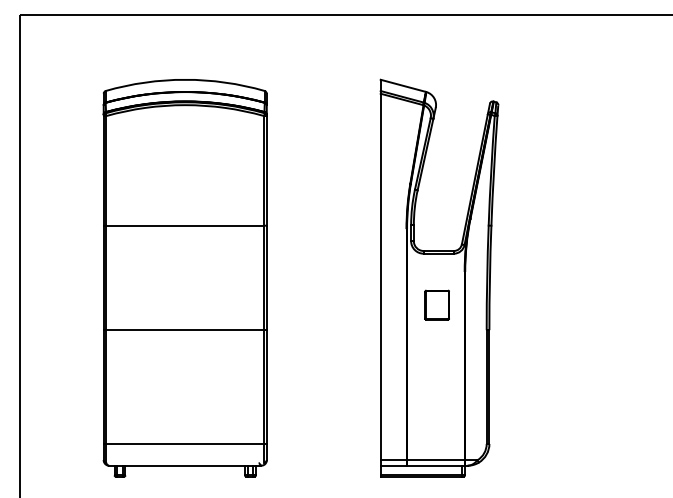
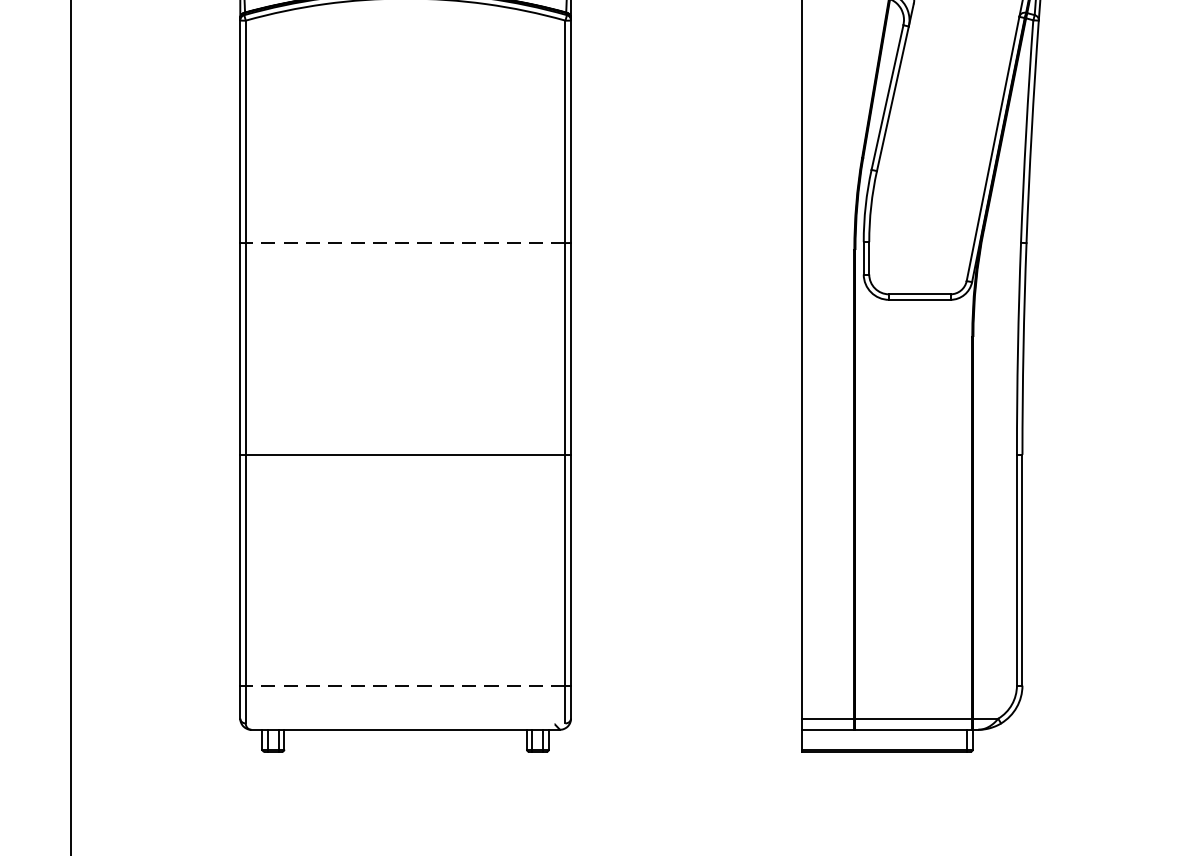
line: (185, 225) -> (406, 242), solid -> dashed
part: (436, 304) -> (915, 402), removed
line: (185, 443) -> (406, 684), solid -> dashed

